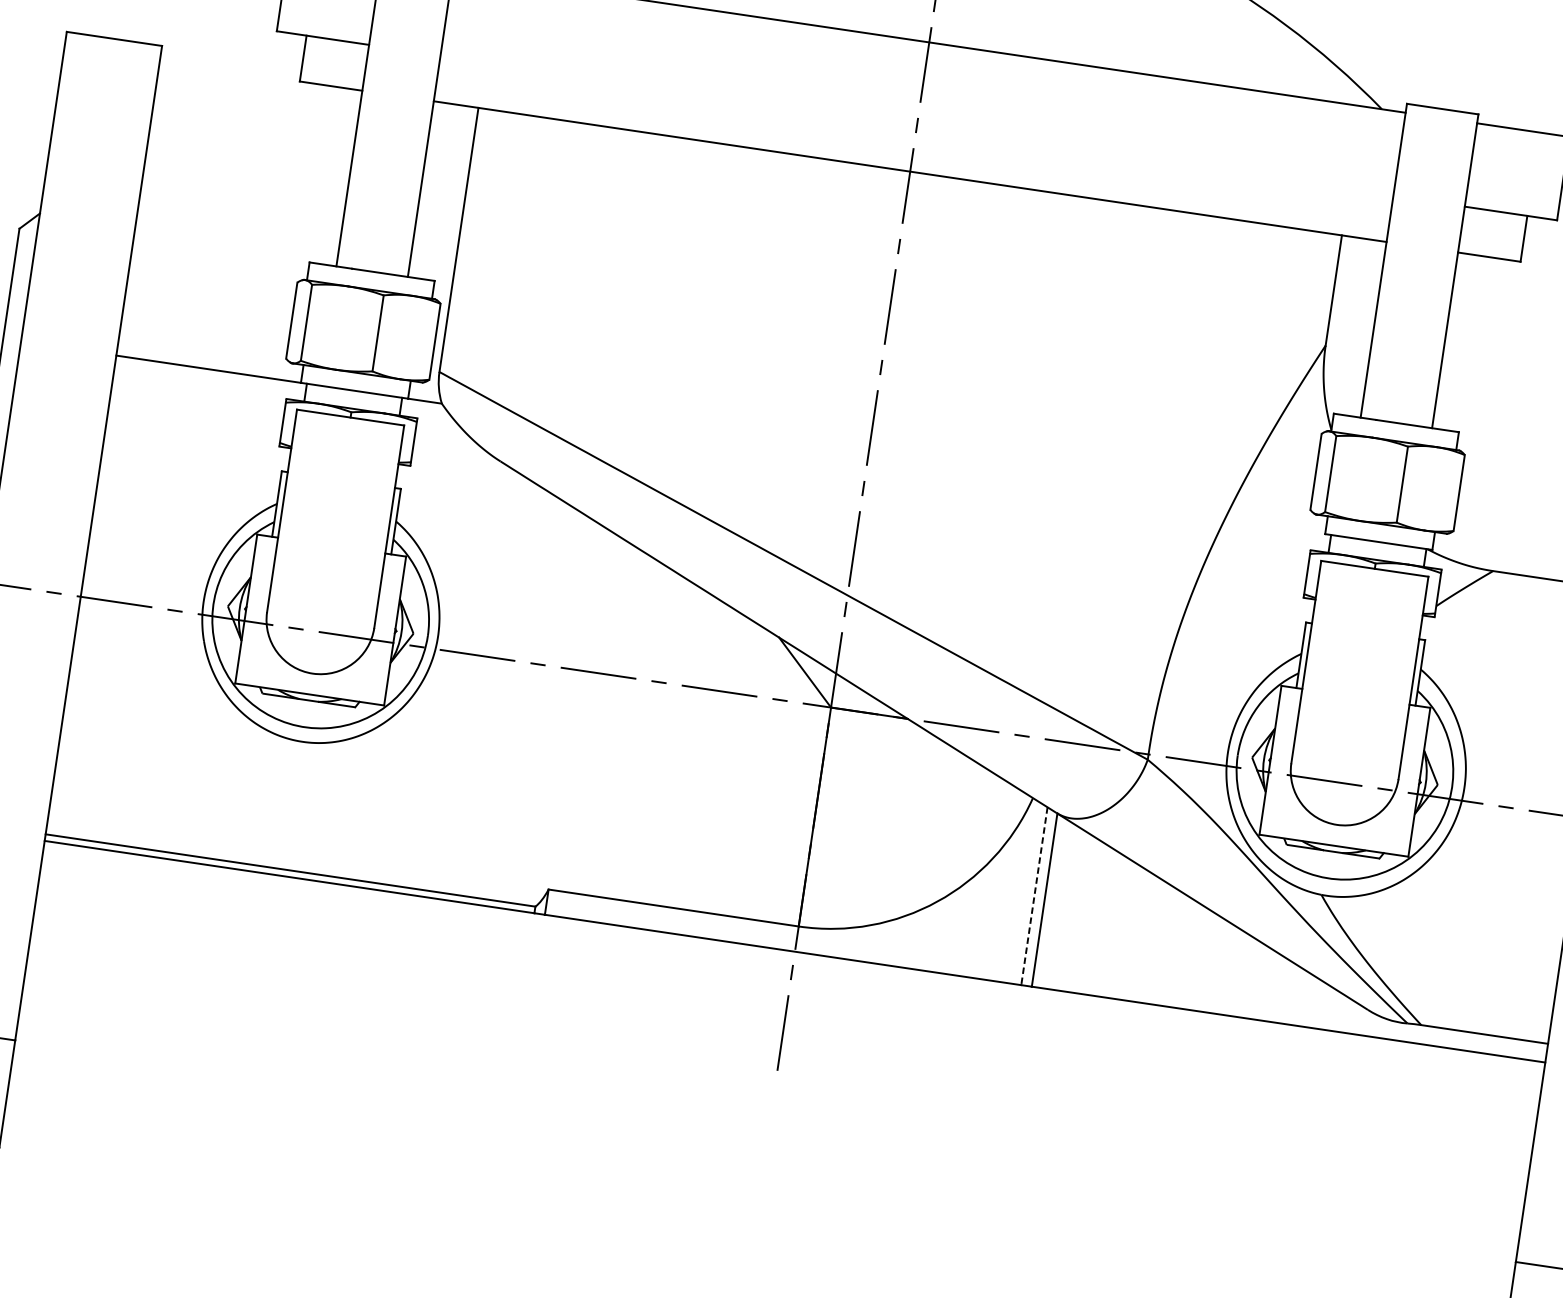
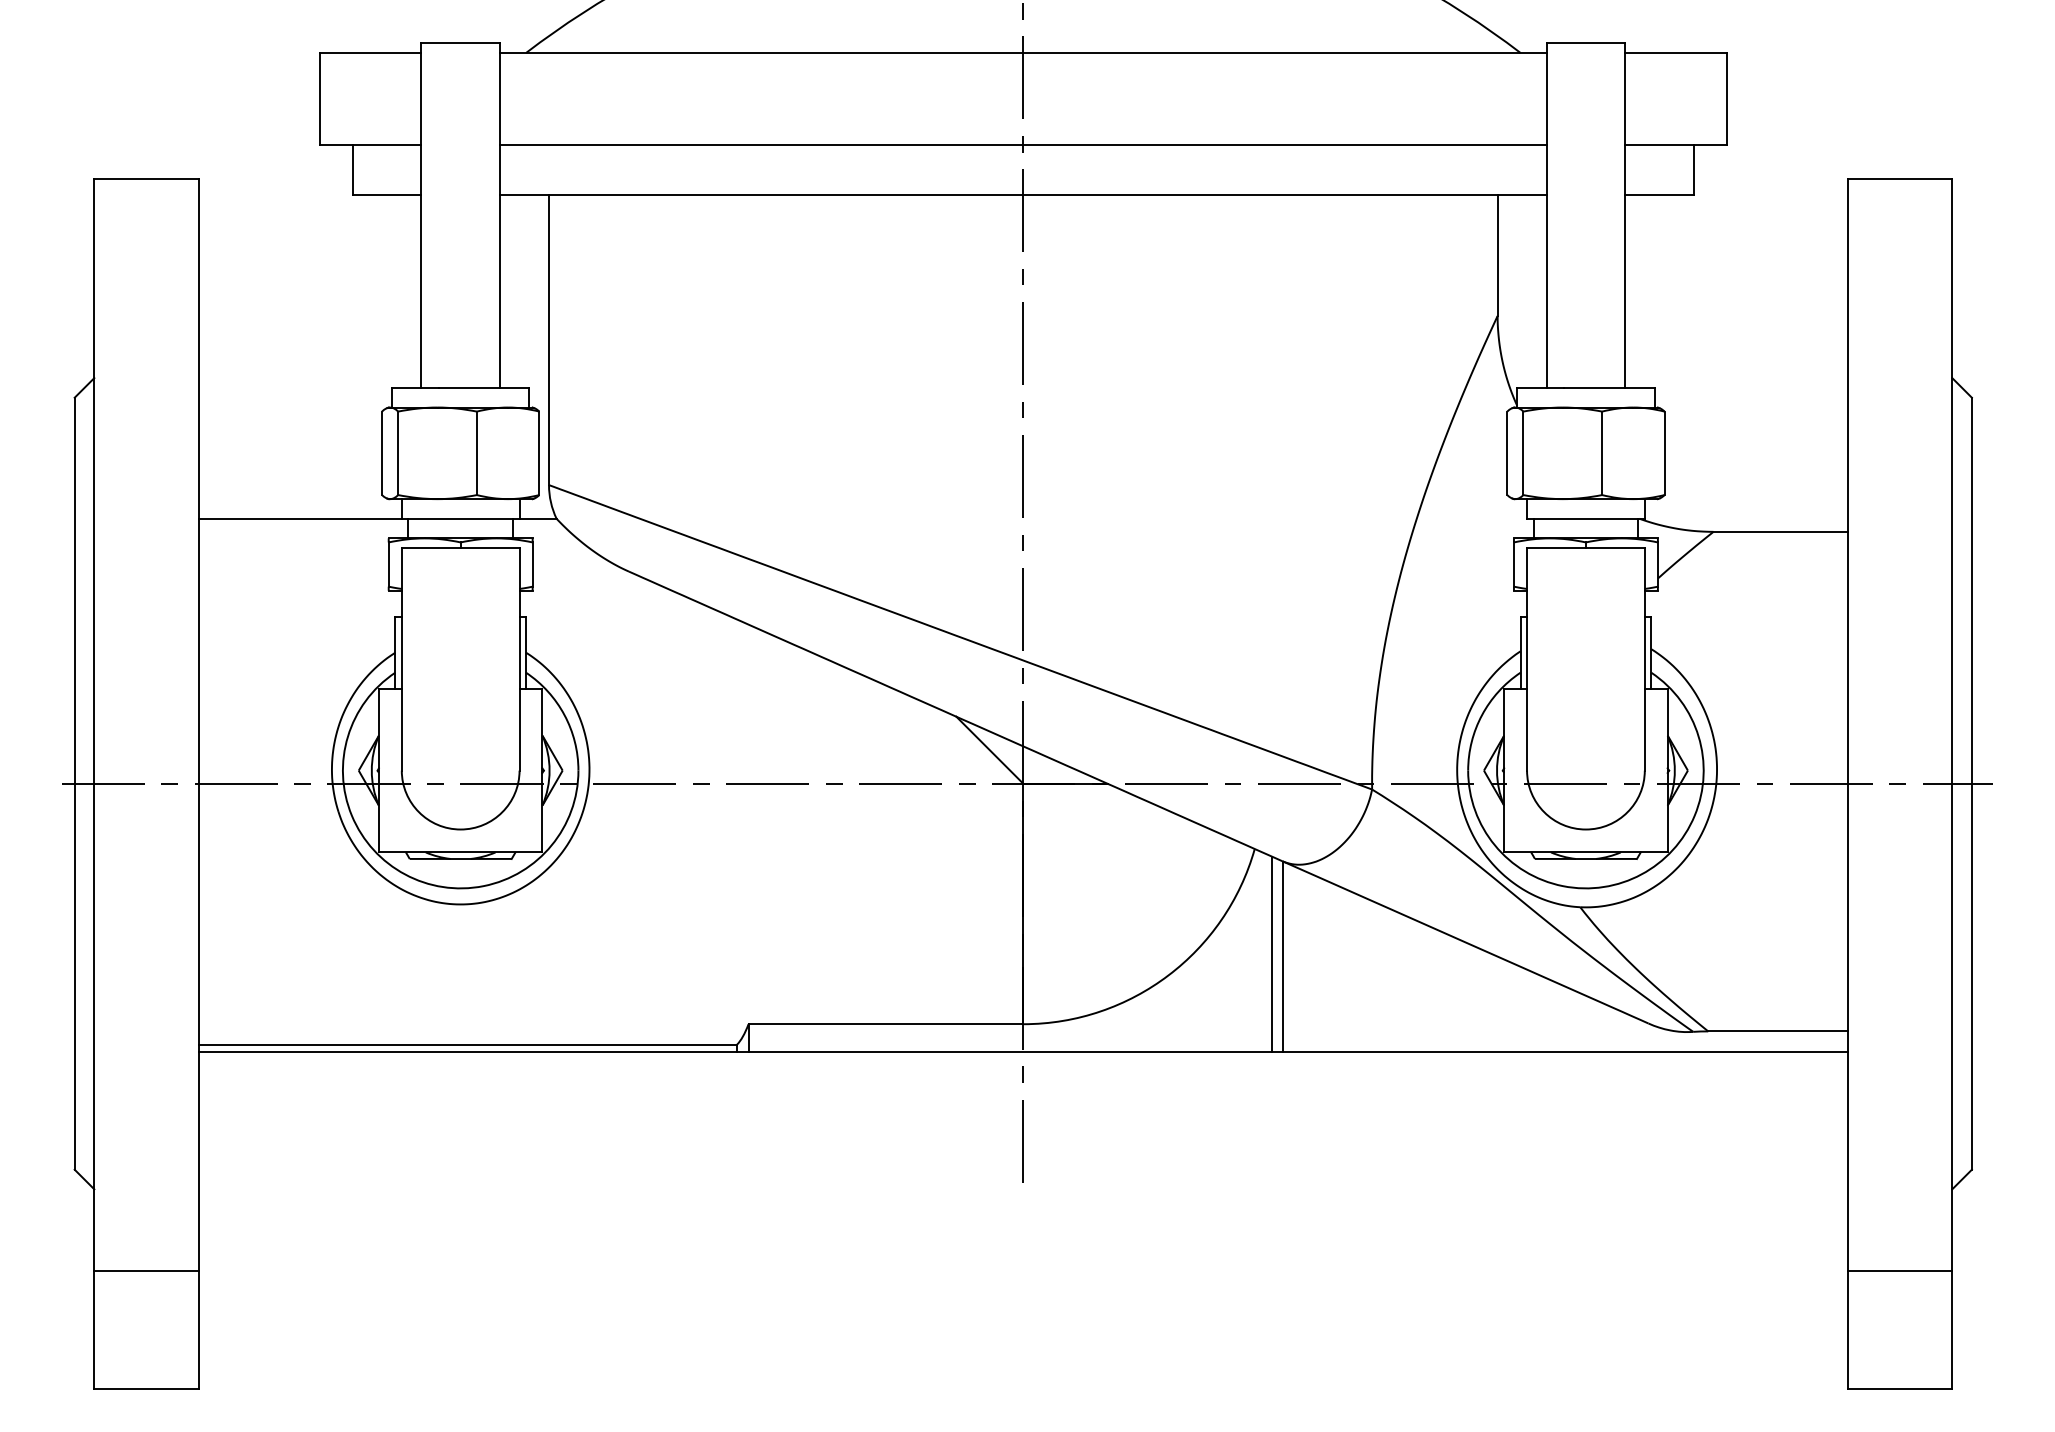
line: (916, 125) -> (1022, 144), added
line: (1034, 896) -> (1271, 954), dashed -> solid

